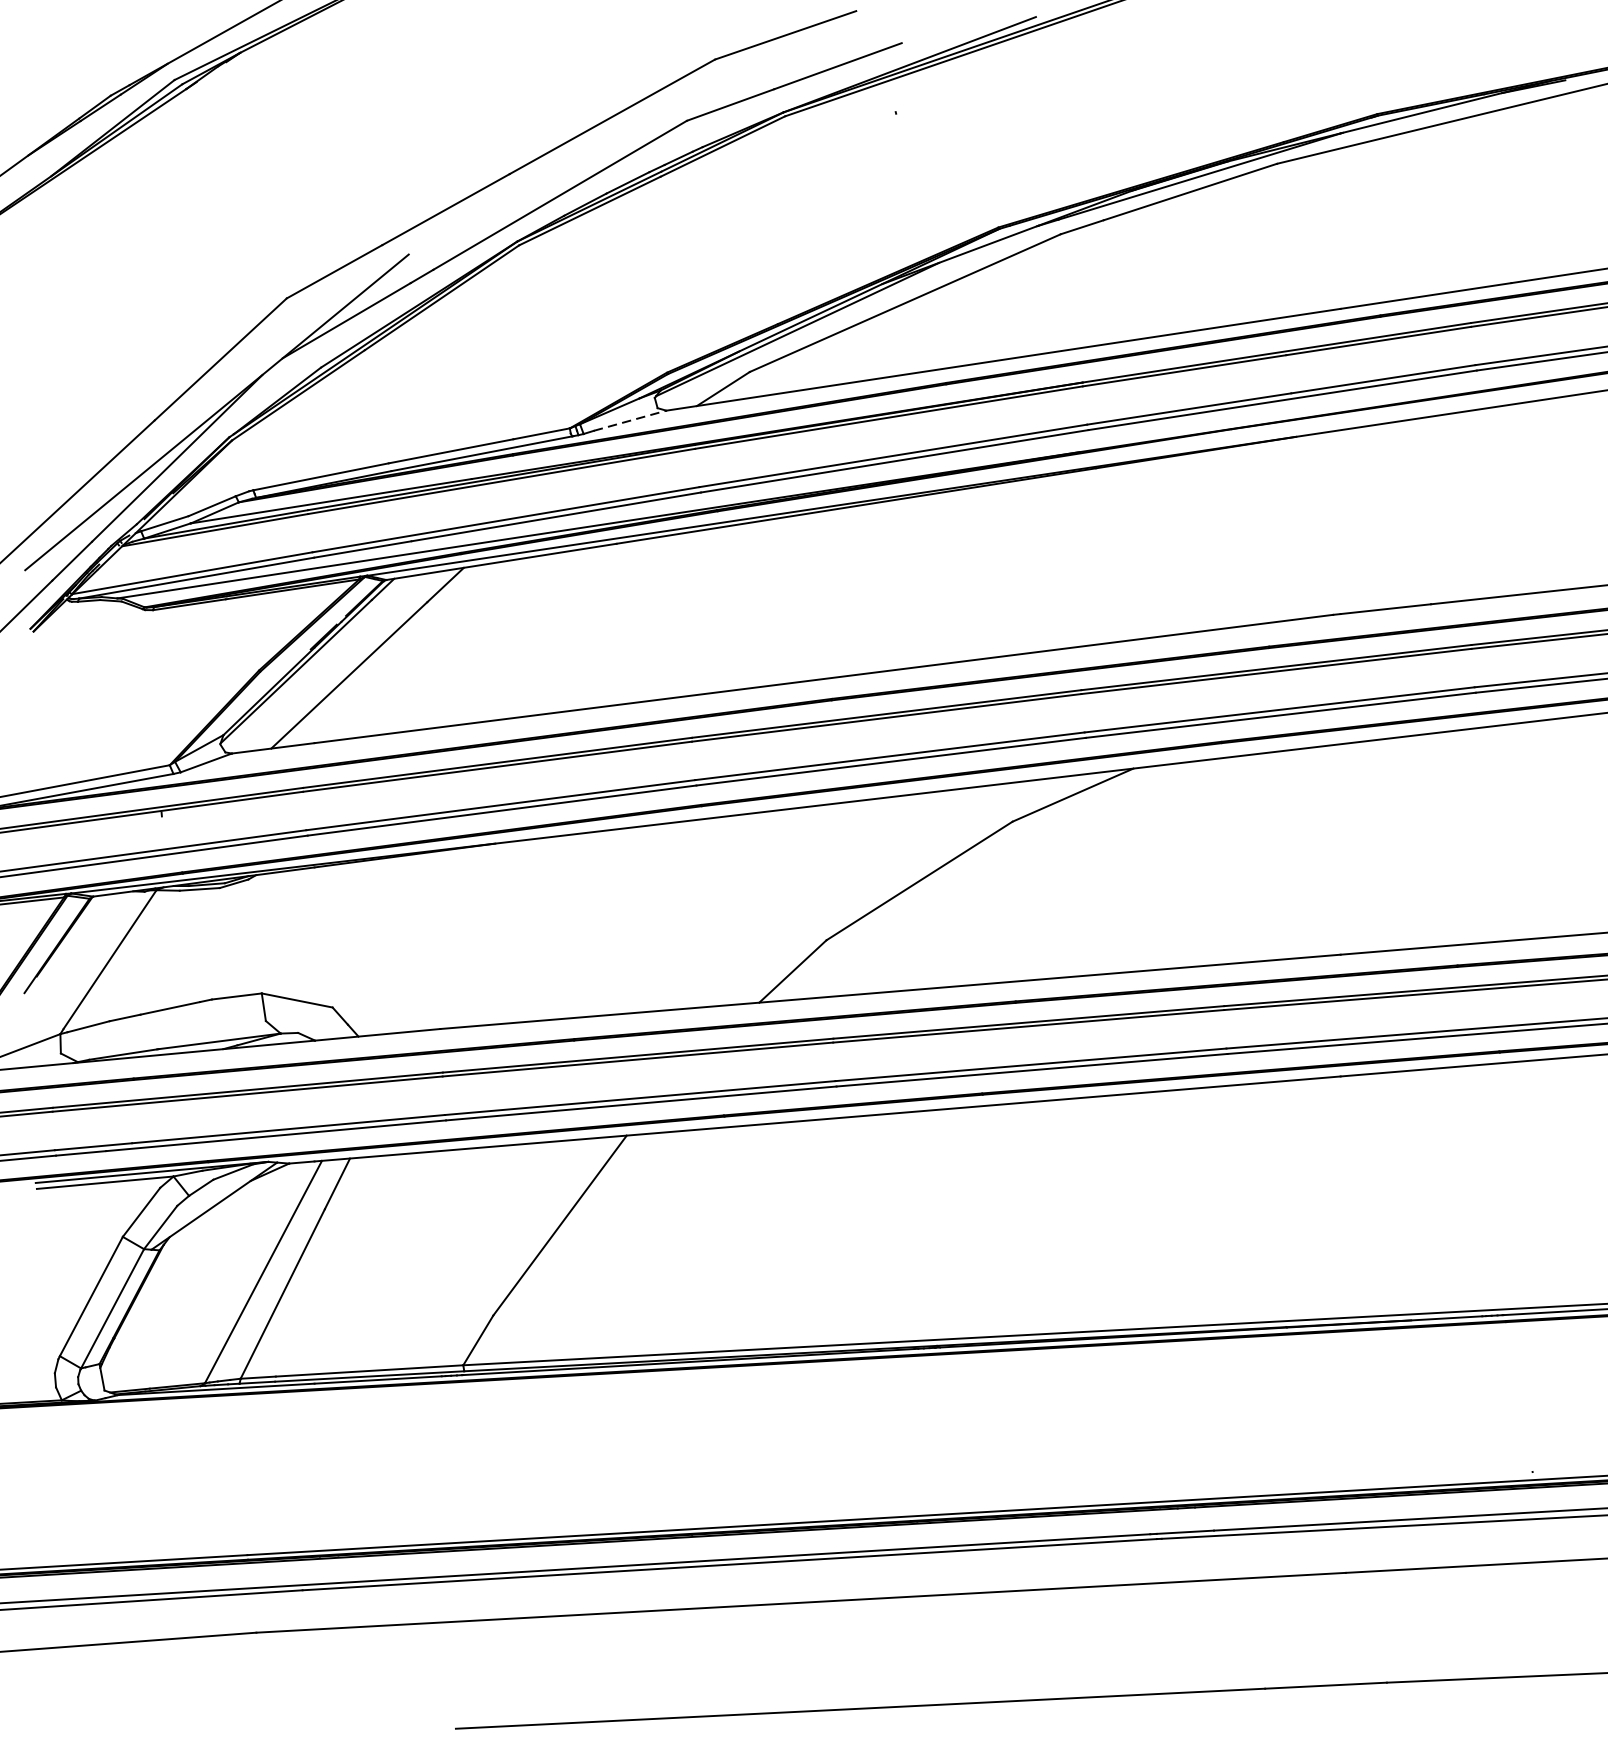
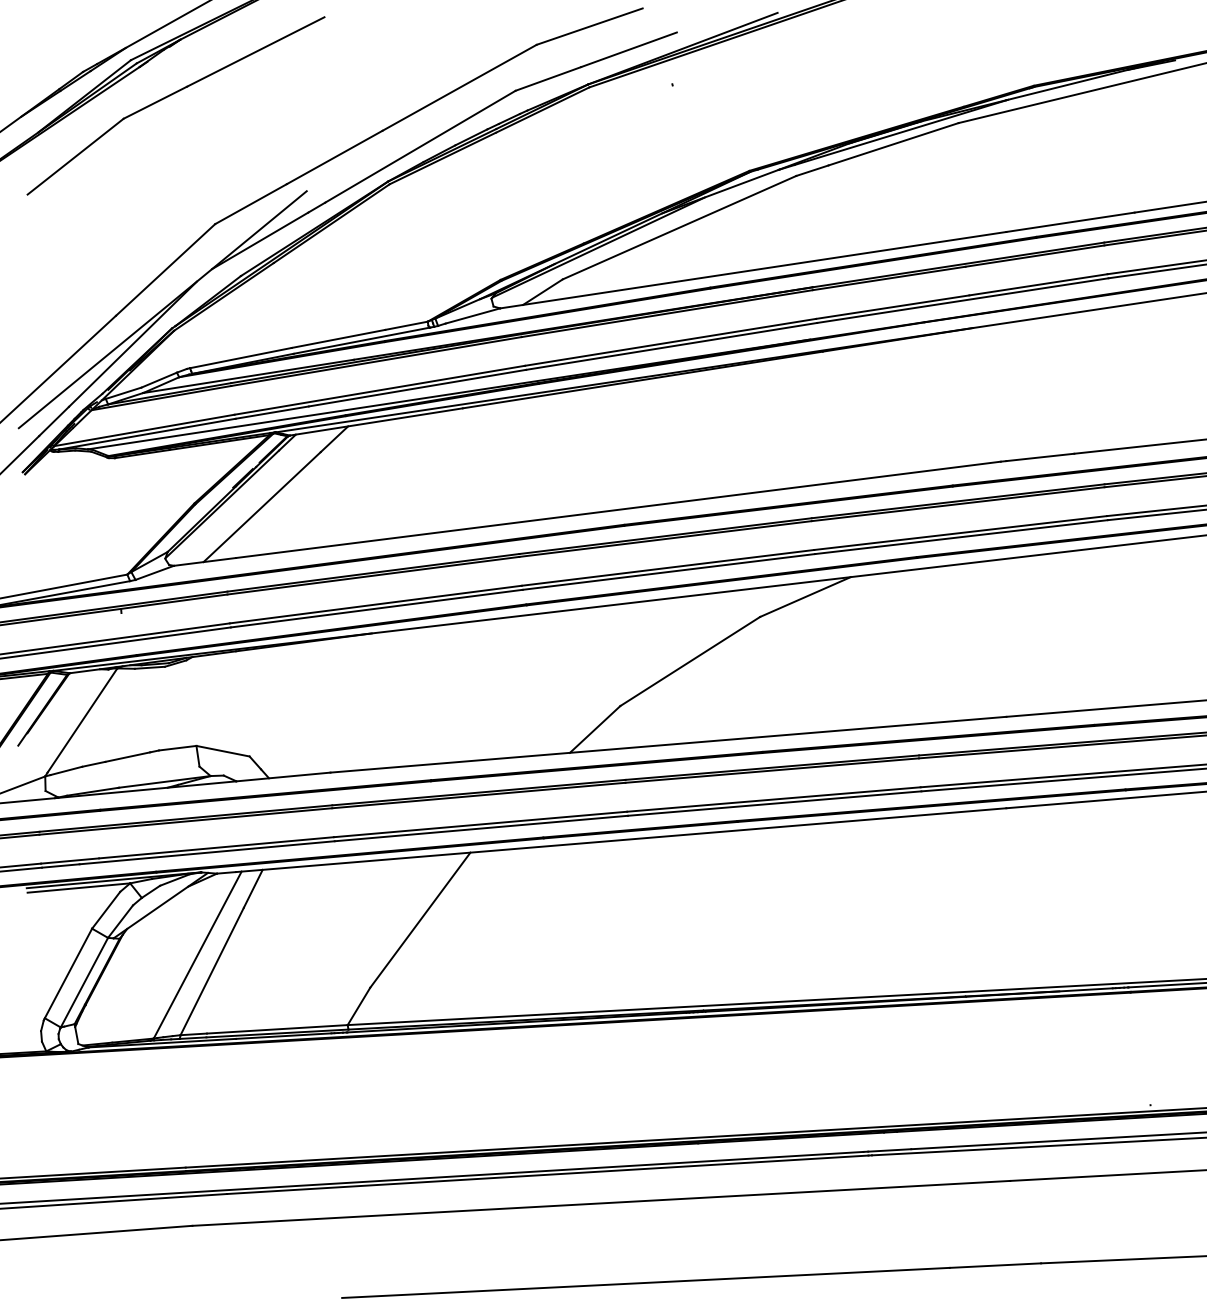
part: (227, 128) -> (170, 96), added
line: (630, 420) -> (473, 315), dashed -> solid

